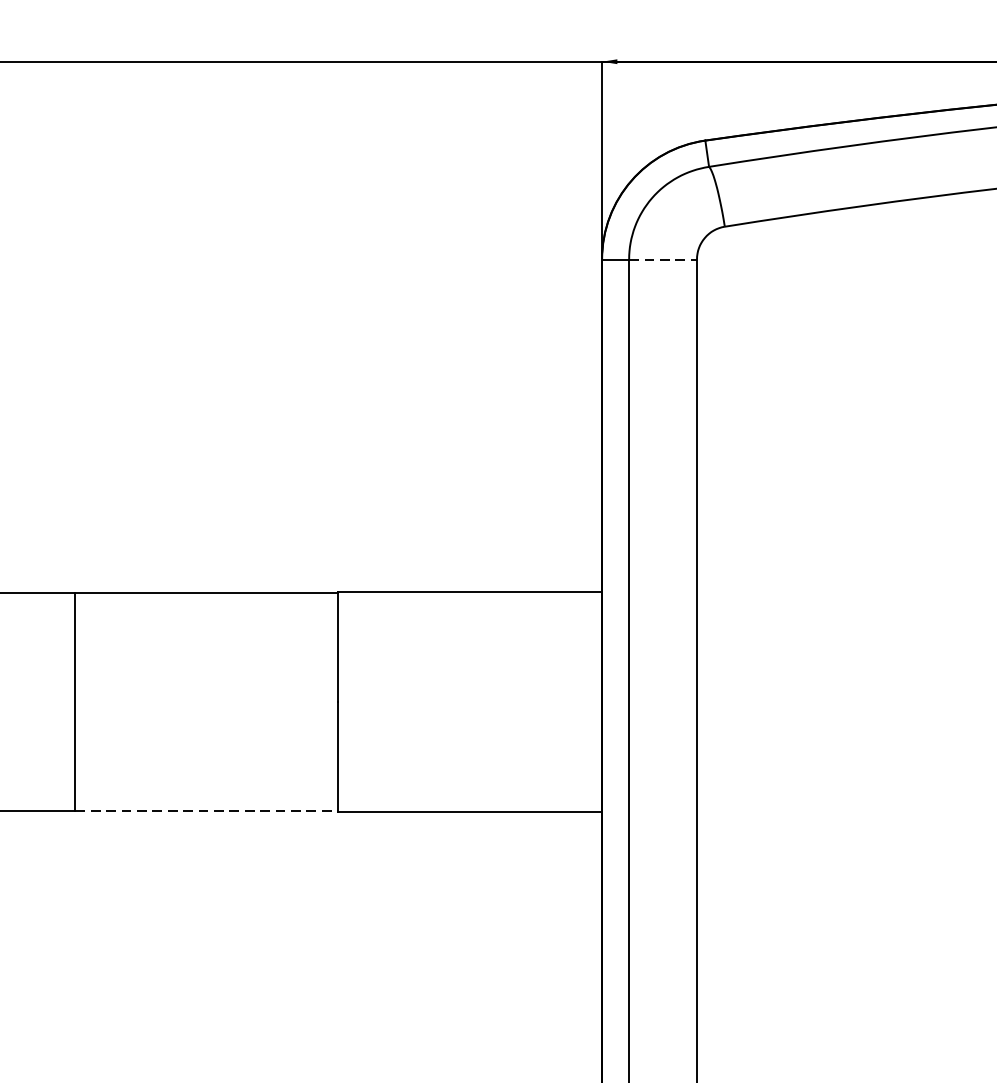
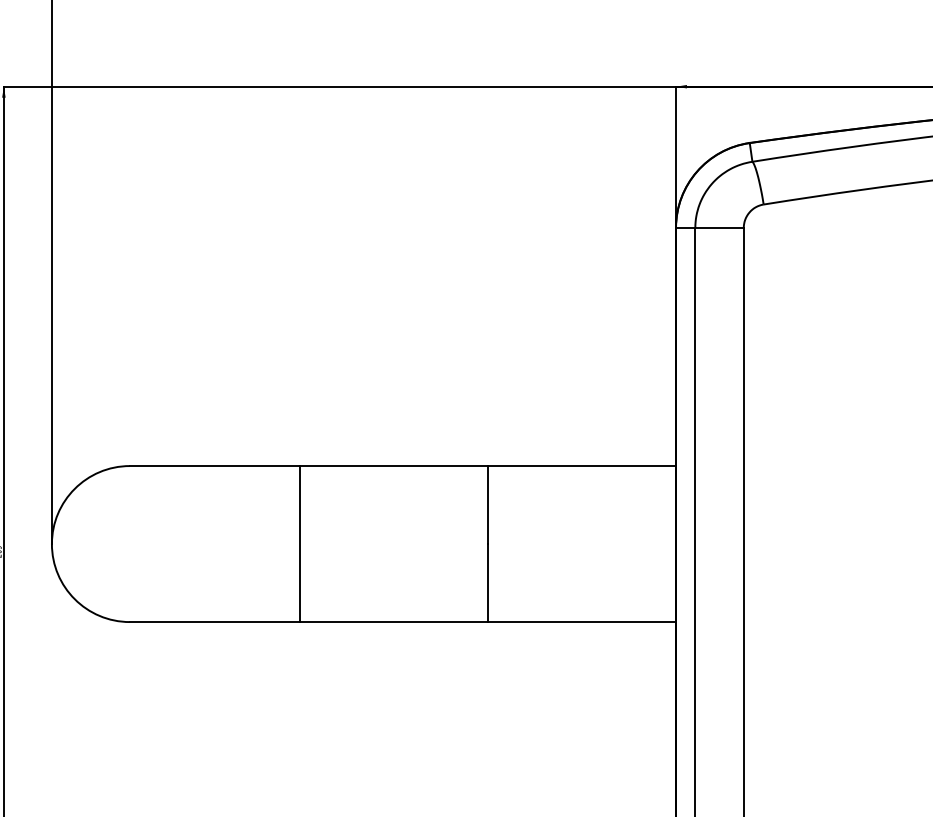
line: (664, 258) -> (720, 227), dashed -> solid
line: (206, 811) -> (393, 622), dashed -> solid

